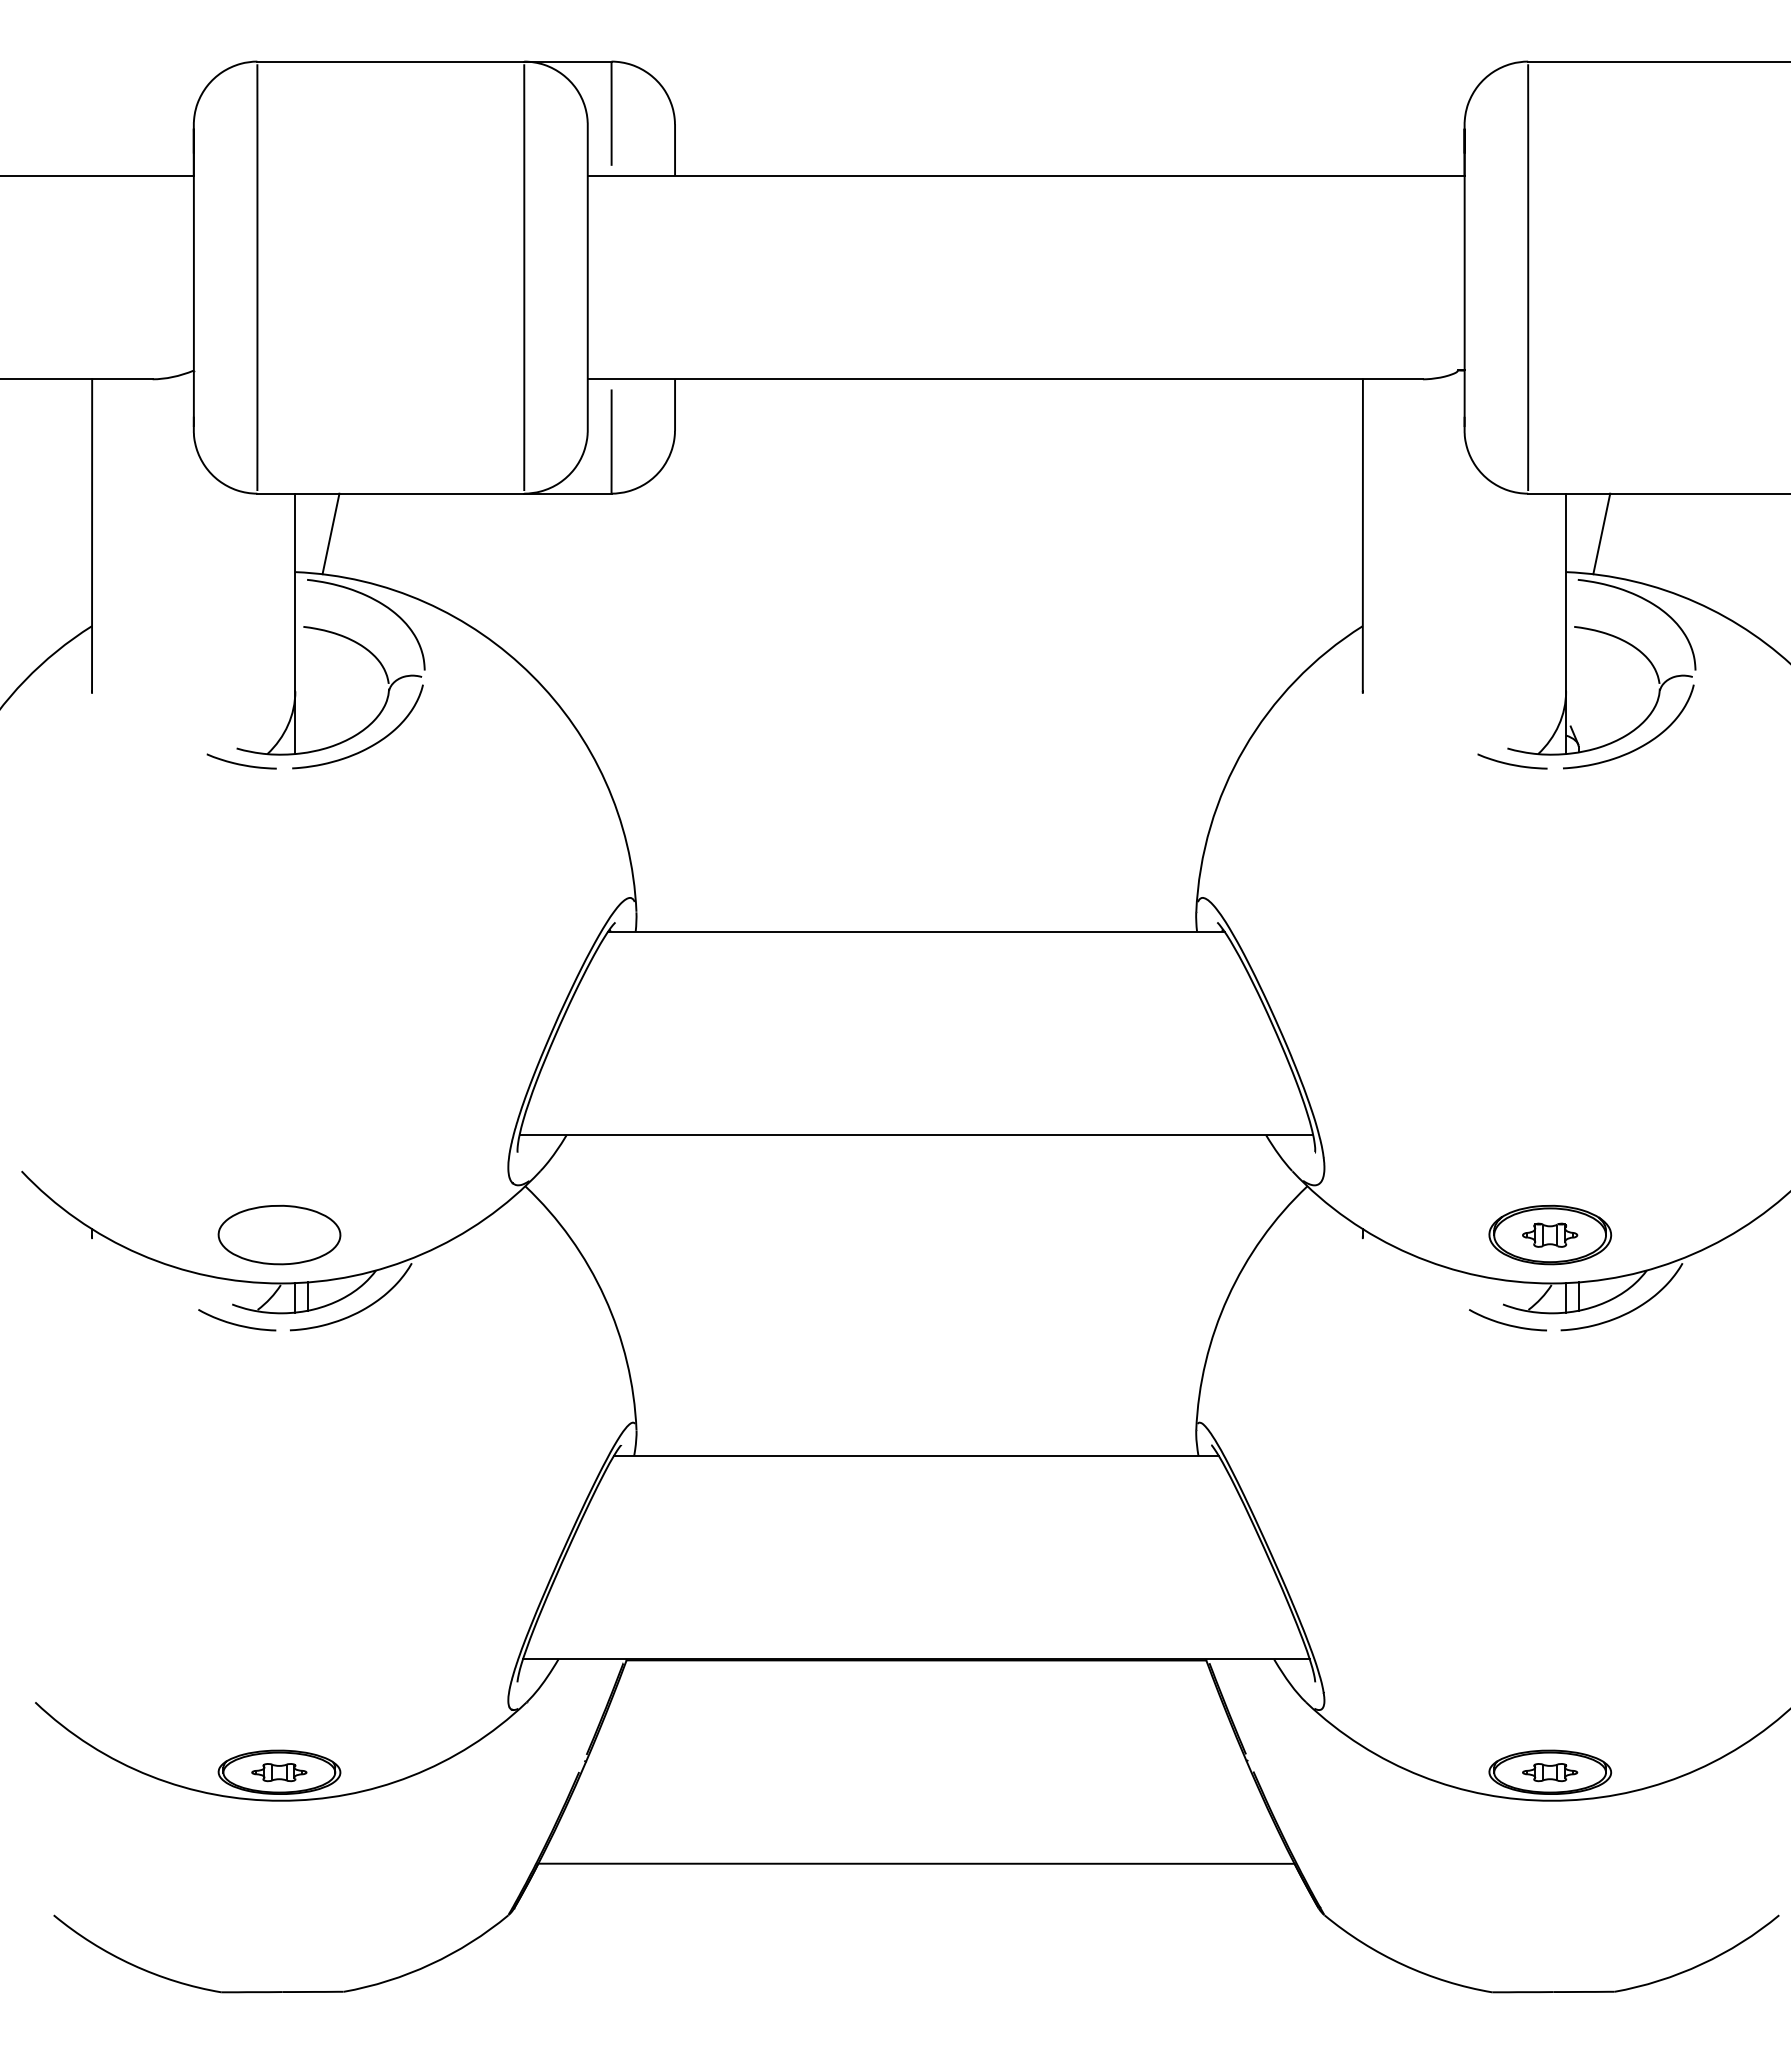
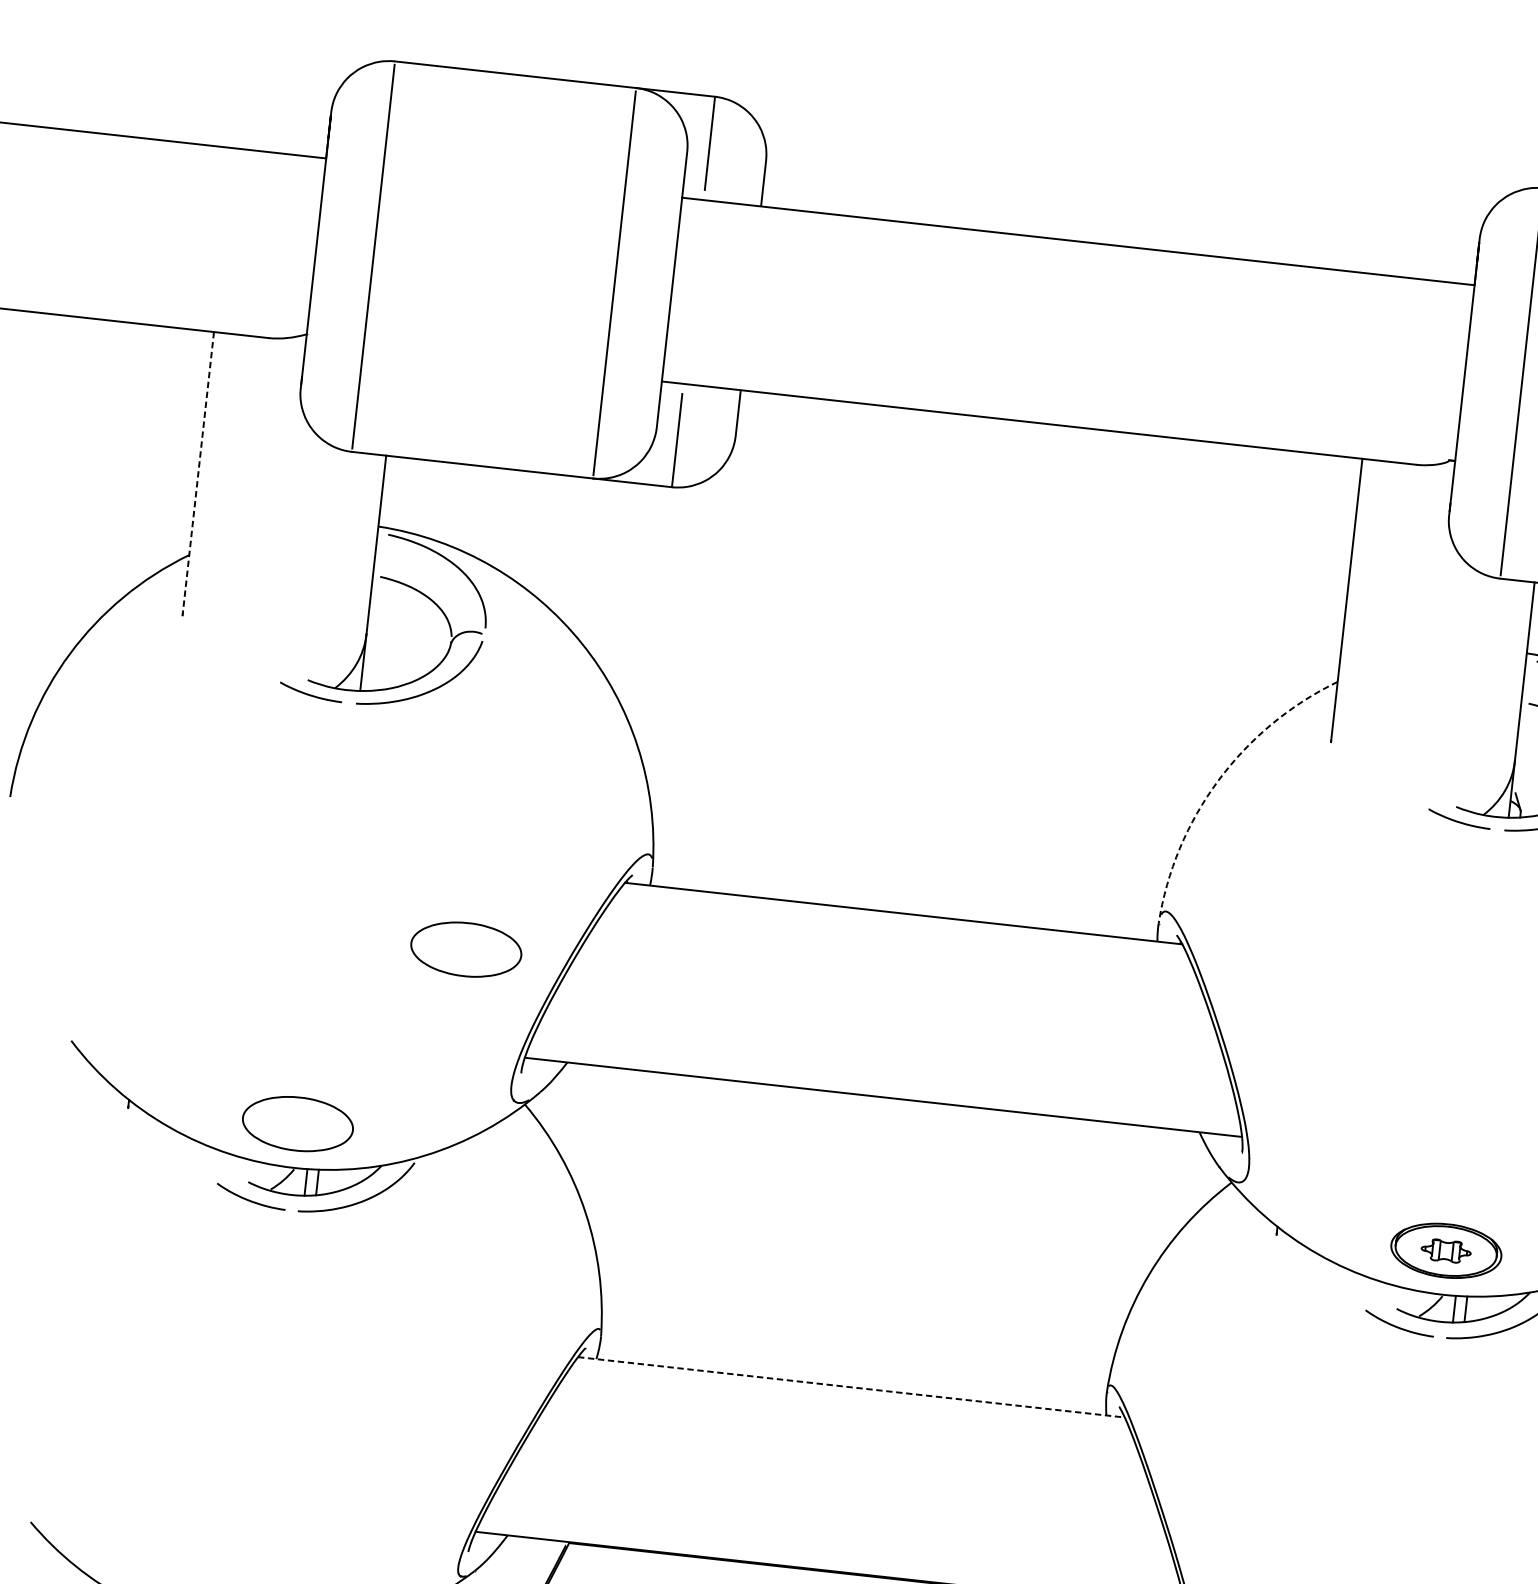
line: (330, 533) -> (414, 495), removed
line: (92, 535) -> (198, 473), solid -> dashed
arc: (1244, 748) -> (1218, 780), solid -> dashed
part: (442, 1023) -> (466, 949), added
line: (916, 1456) -> (851, 1387), solid -> dashed

